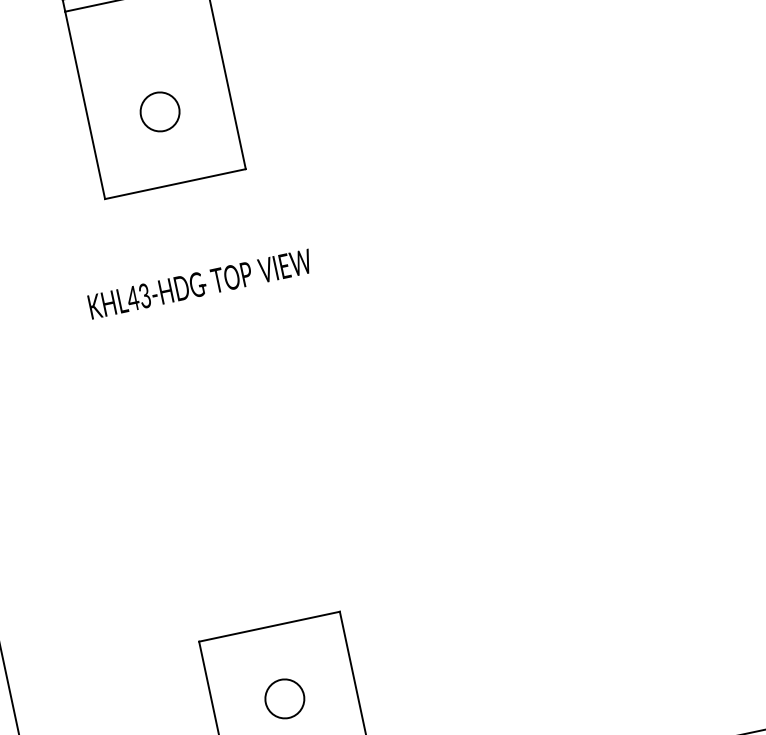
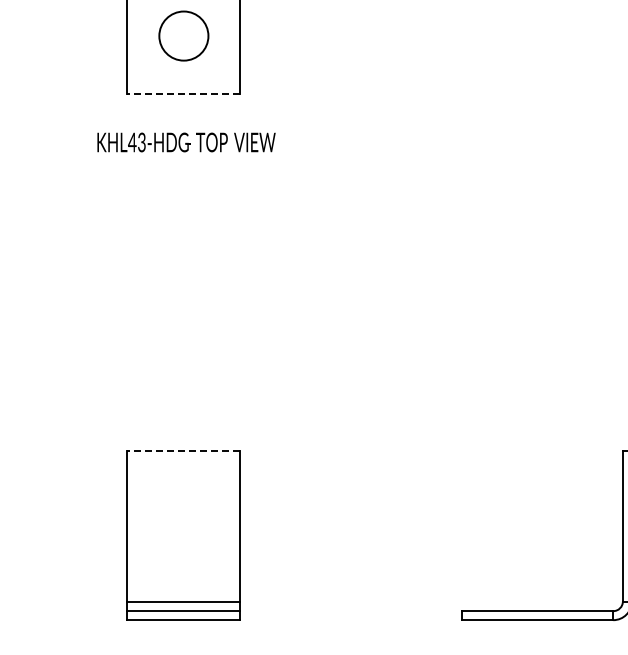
circle: (159, 112) -> (183, 36), size x1.6
line: (175, 184) -> (183, 94), solid -> dashed
text: (200, 284) -> (186, 142), moved
line: (269, 626) -> (183, 450), solid -> dashed
circle: (284, 698) -> (183, 508), removed

